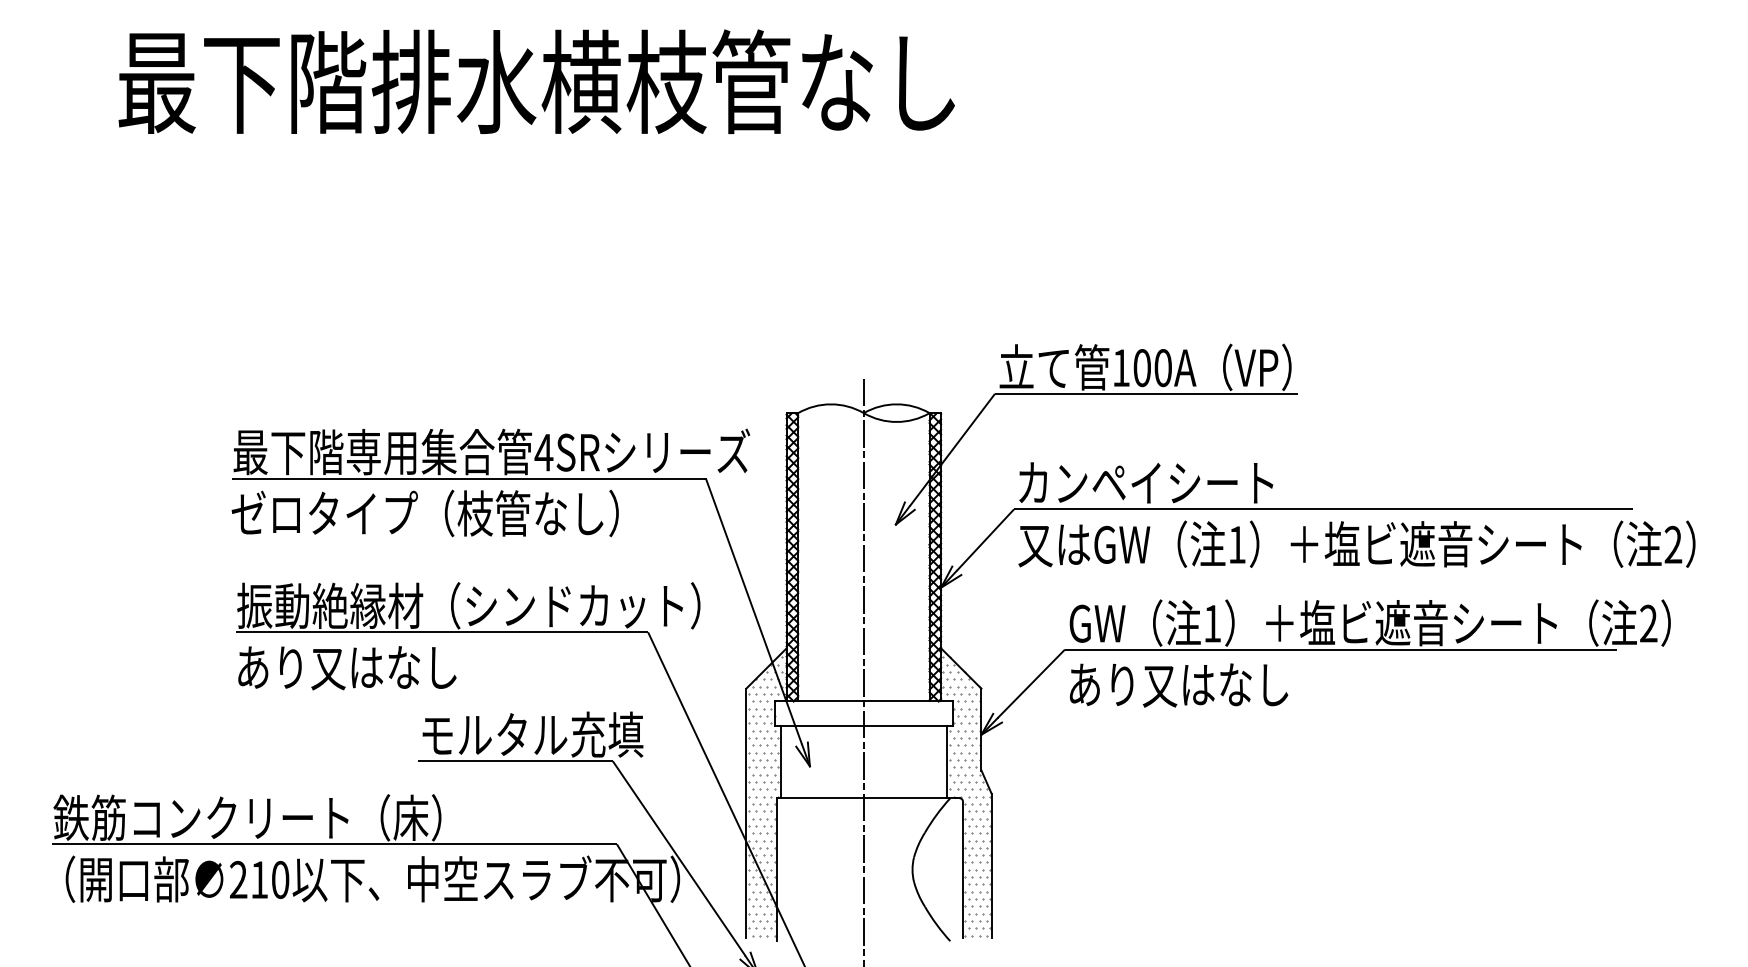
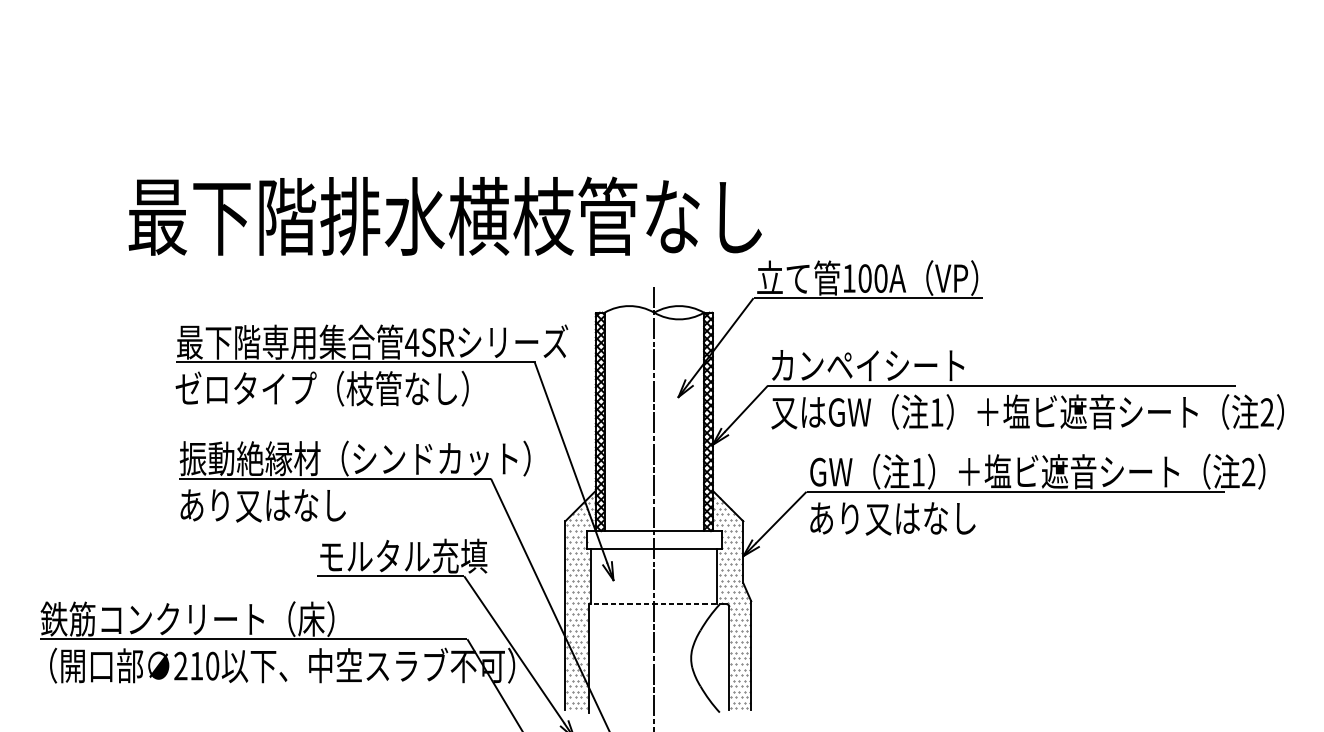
text: (536, 81) -> (445, 216), moved
line: (866, 798) -> (656, 604), solid -> dashed

